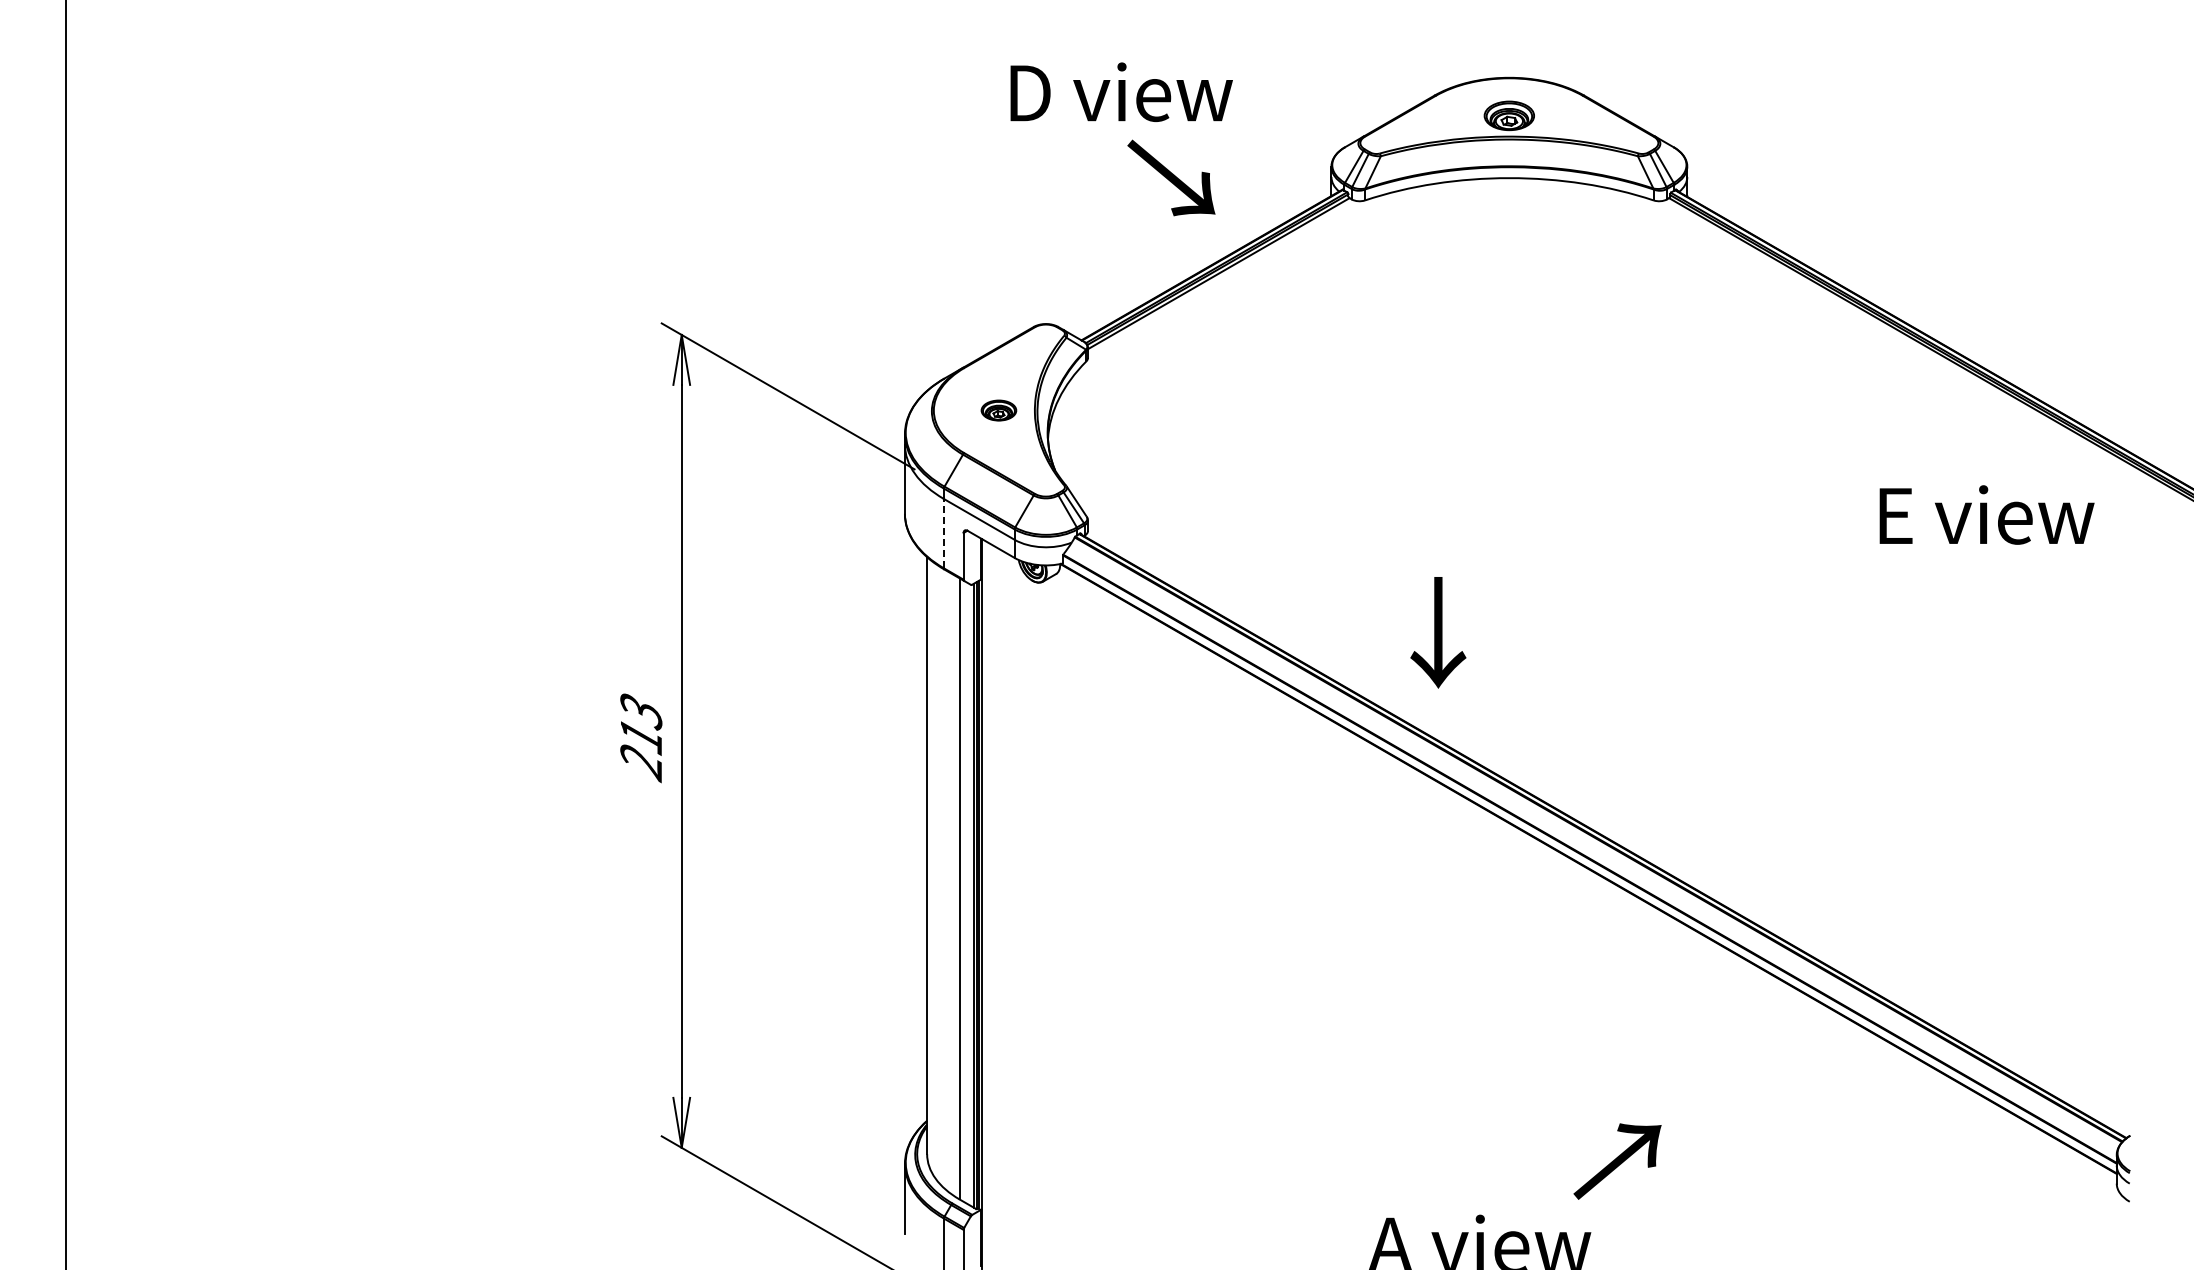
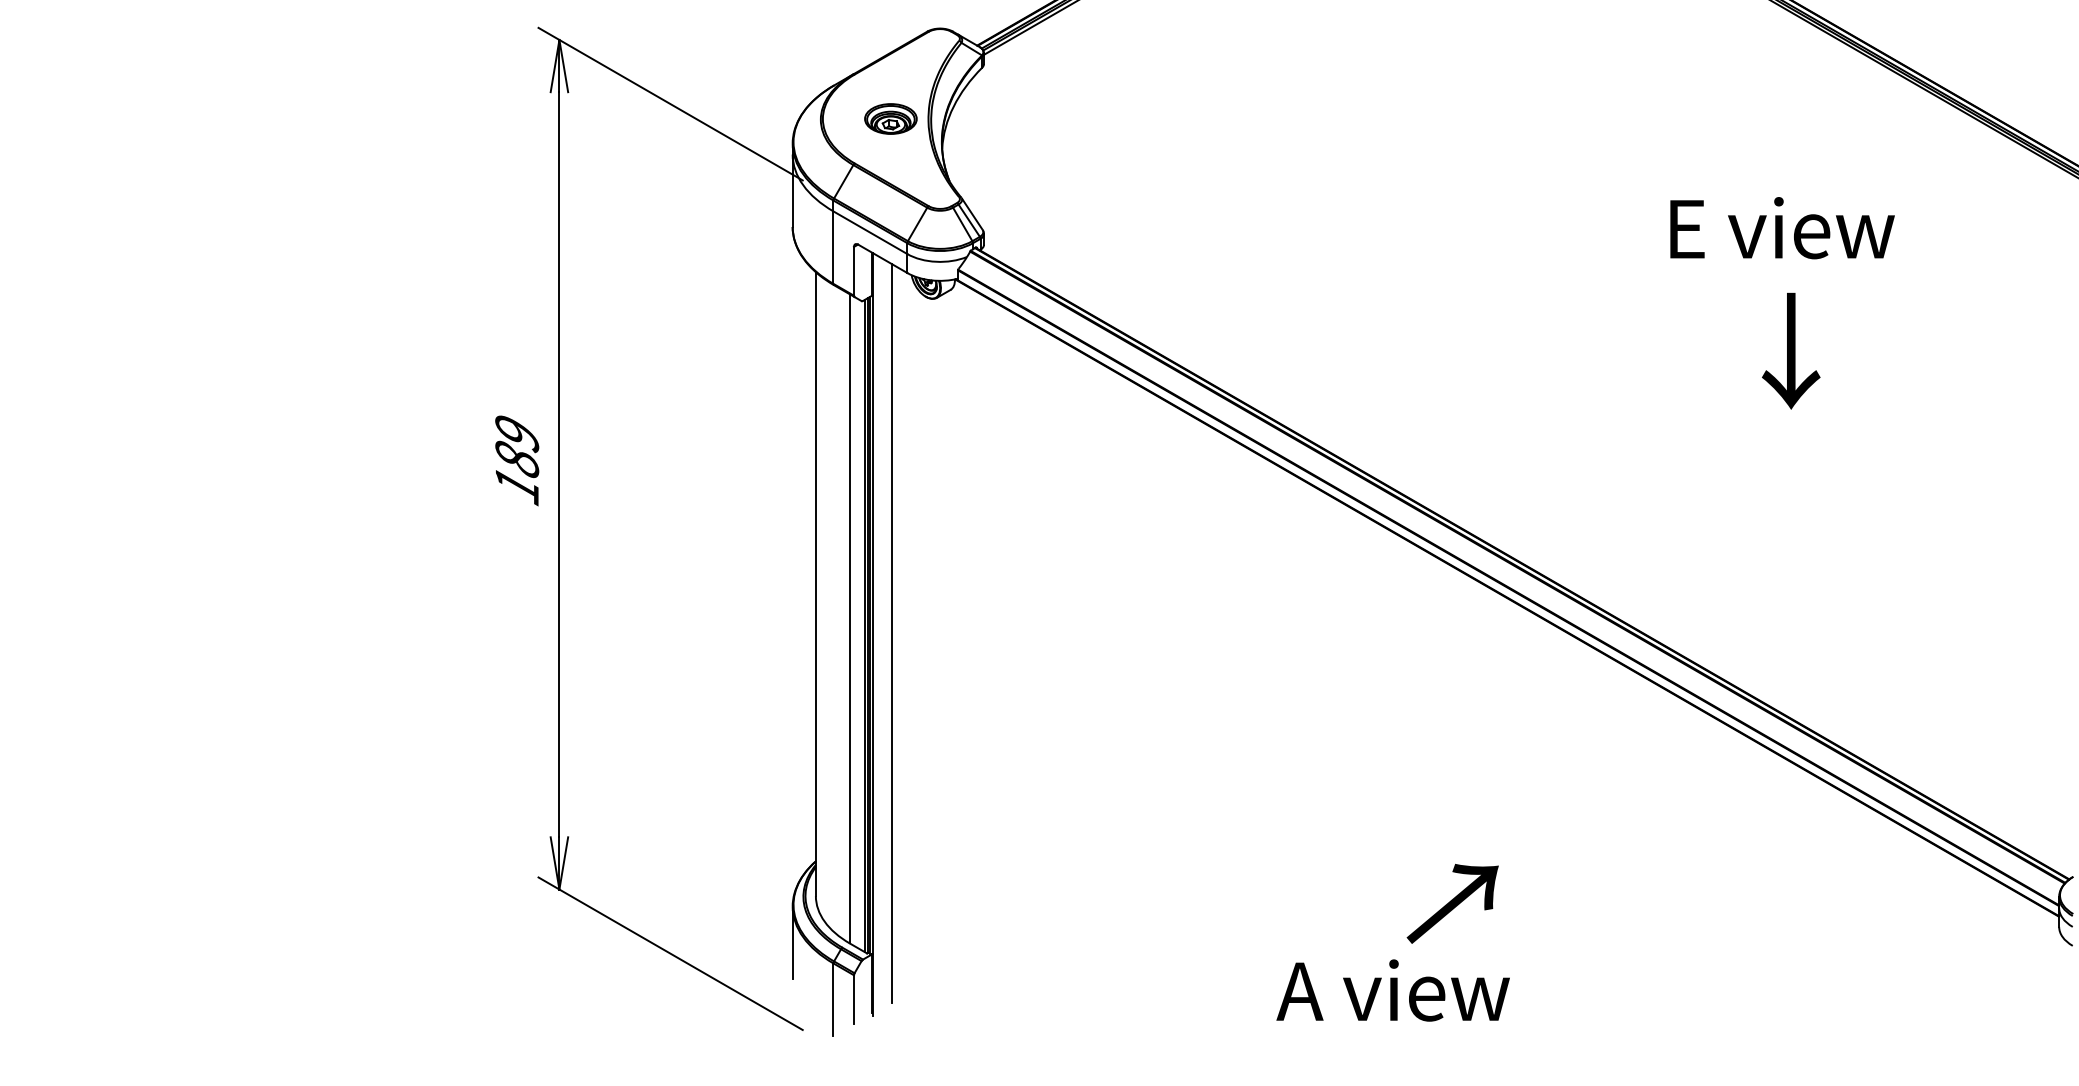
part: (998, 410) -> (890, 118), size x1.43
text: (1986, 514) -> (1781, 227), moved
line: (943, 533) -> (832, 247), dashed -> solid
text: (1438, 632) -> (1791, 350), moved
text: (641, 738) -> (517, 461), 213 -> 189
line: (999, 902) -> (891, 633), added
text: (1617, 1161) -> (1452, 903), moved

